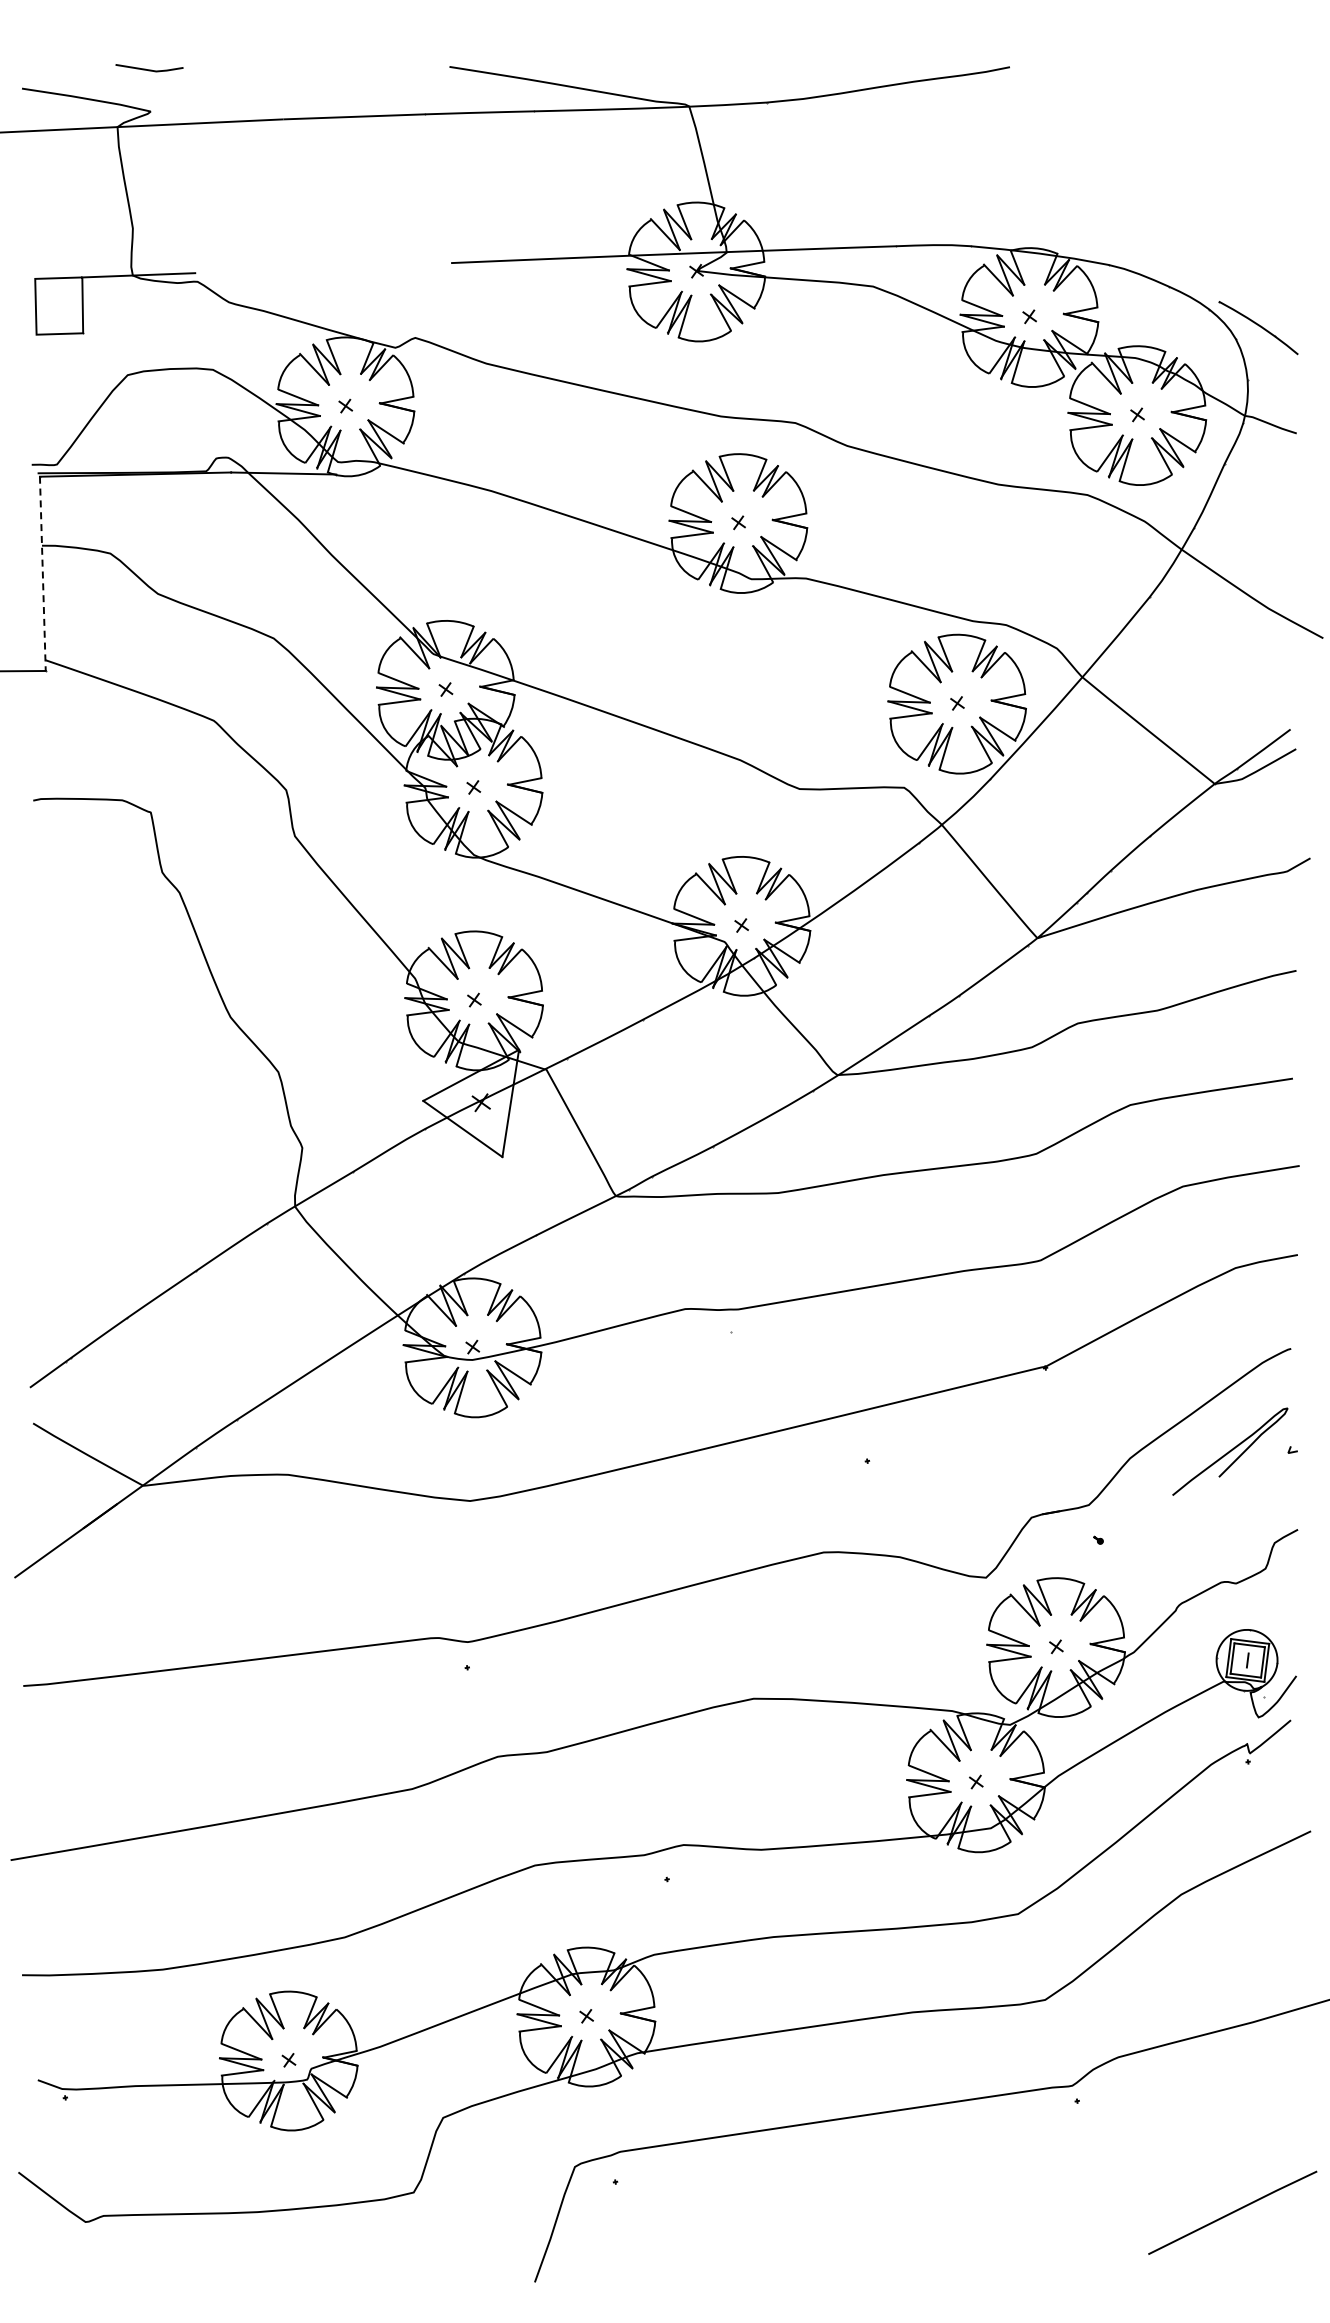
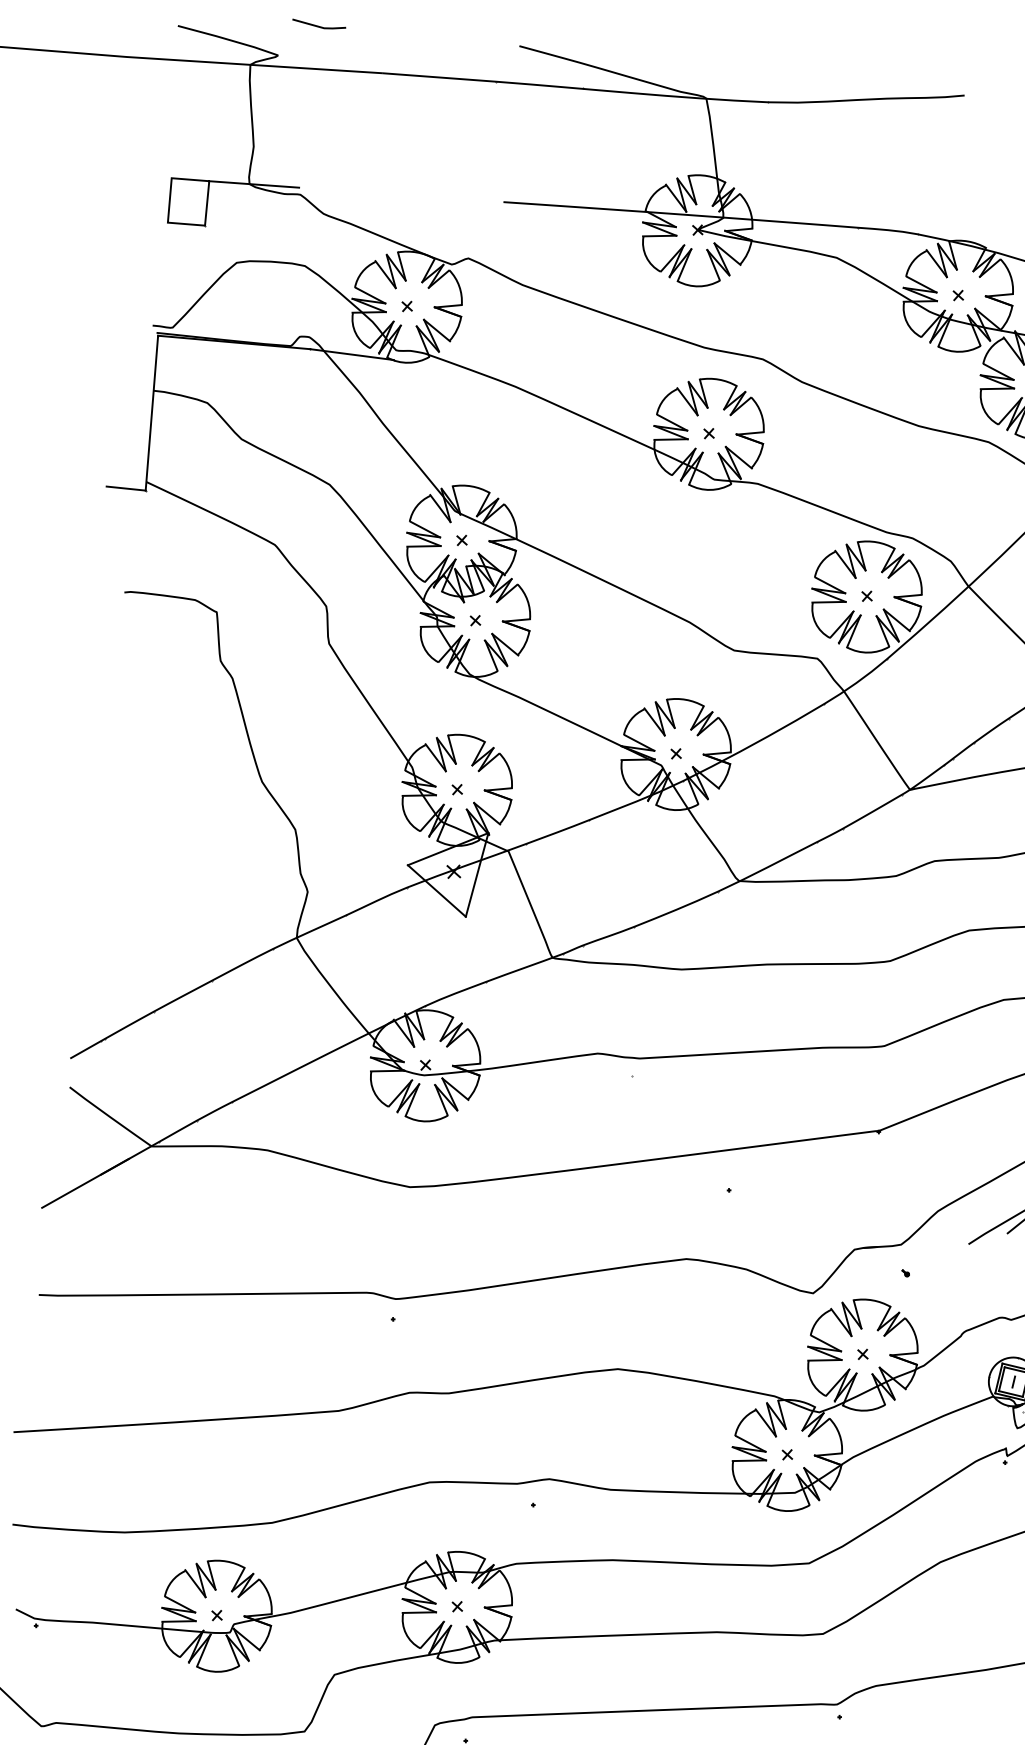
line: (149, 69) -> (318, 26), moved
line: (42, 574) -> (151, 413), dashed -> solid

